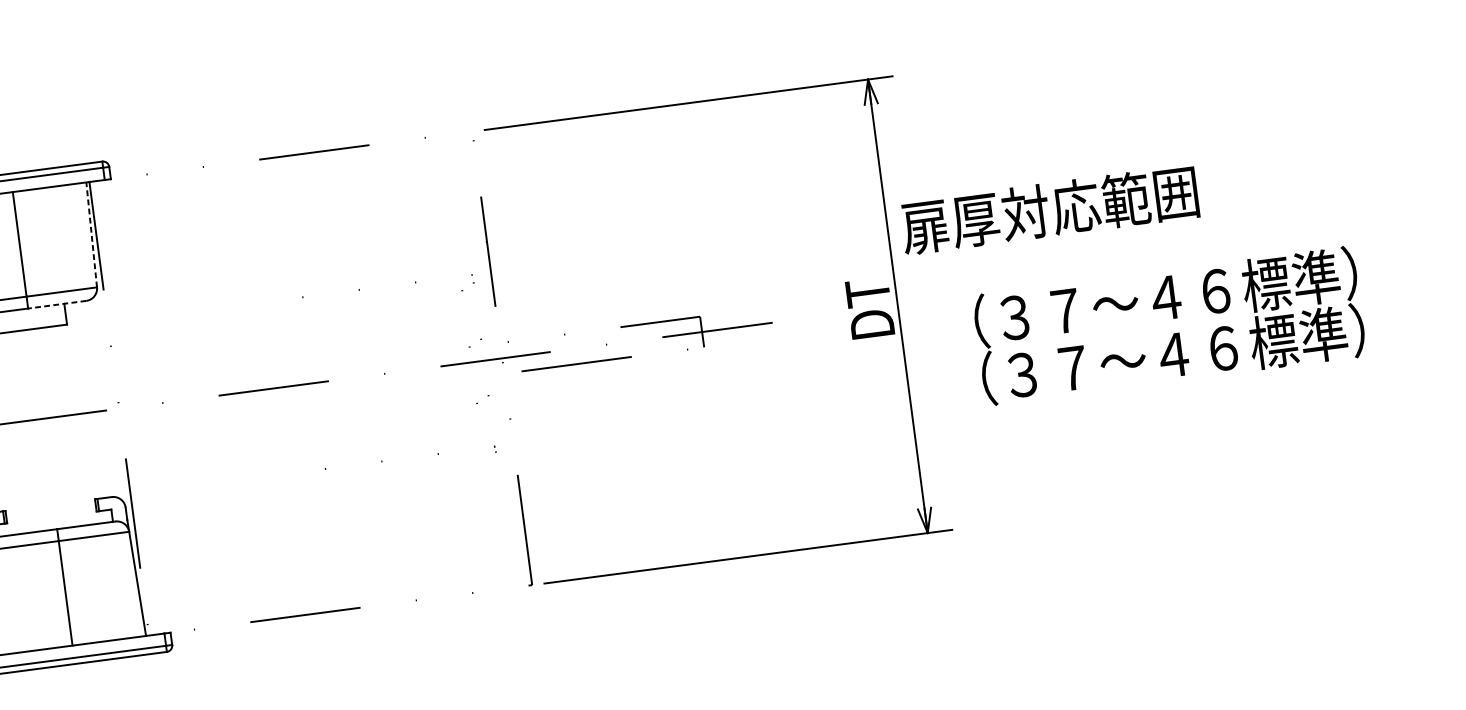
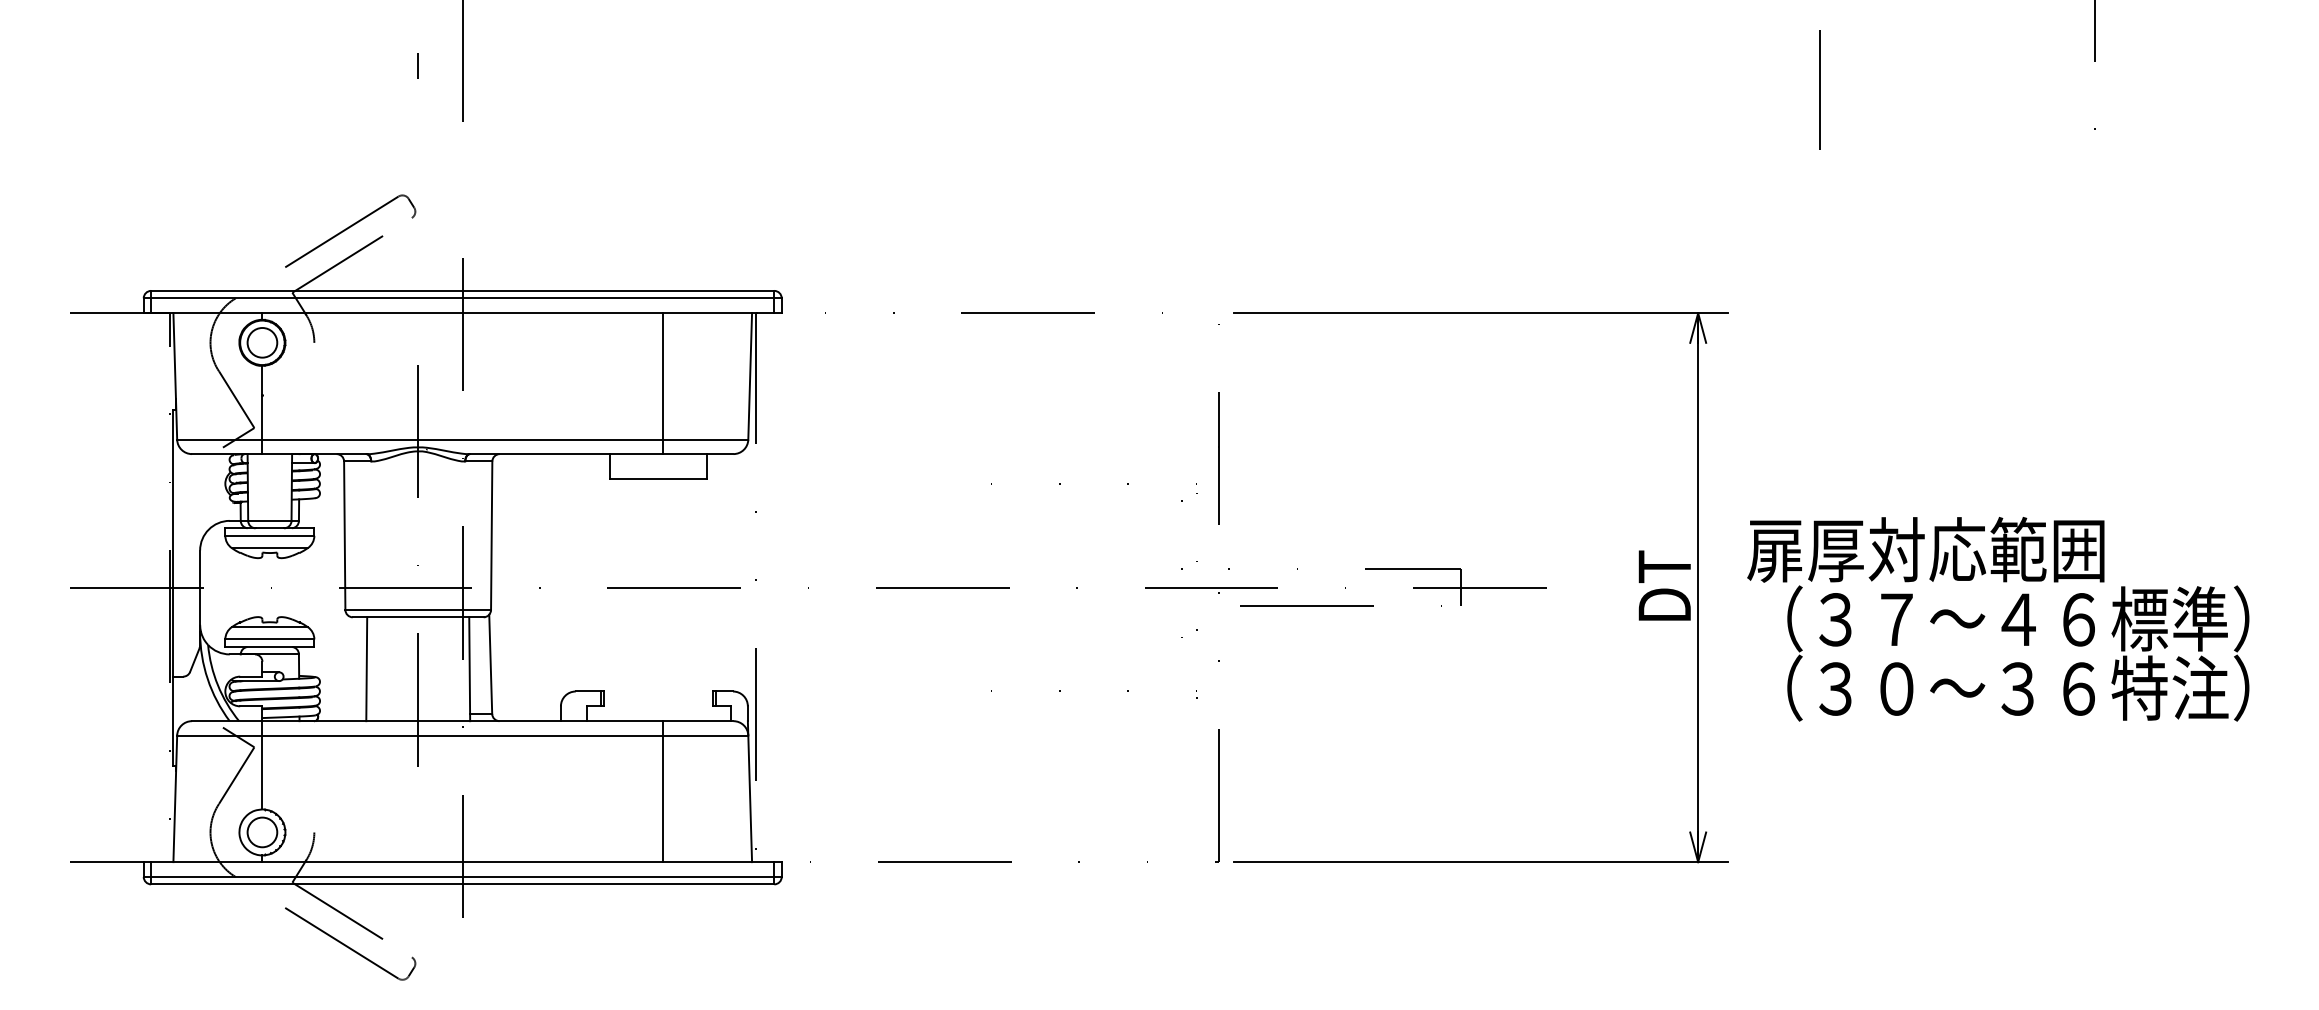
text: (1049, 209) -> (1925, 549), moved
line: (91, 234) -> (750, 375), dashed -> solid
line: (56, 305) -> (697, 454), dashed -> solid
text: (1203, 350) -> (2054, 687), （３７～４６標準） -> （３０～３６特注）

